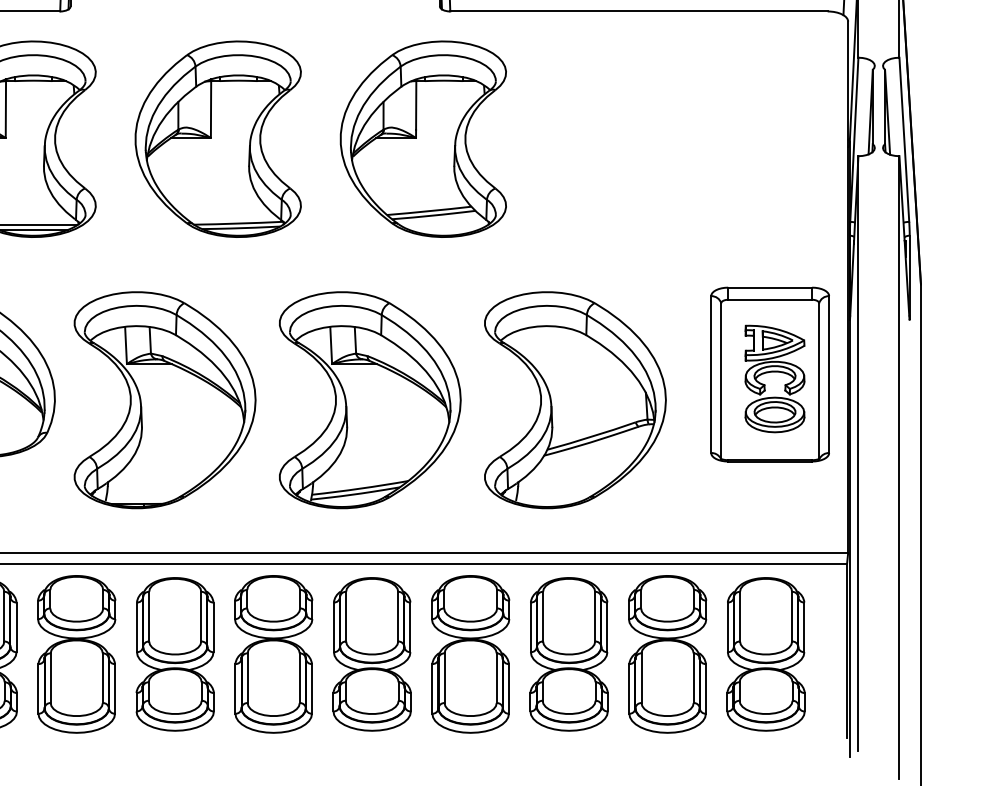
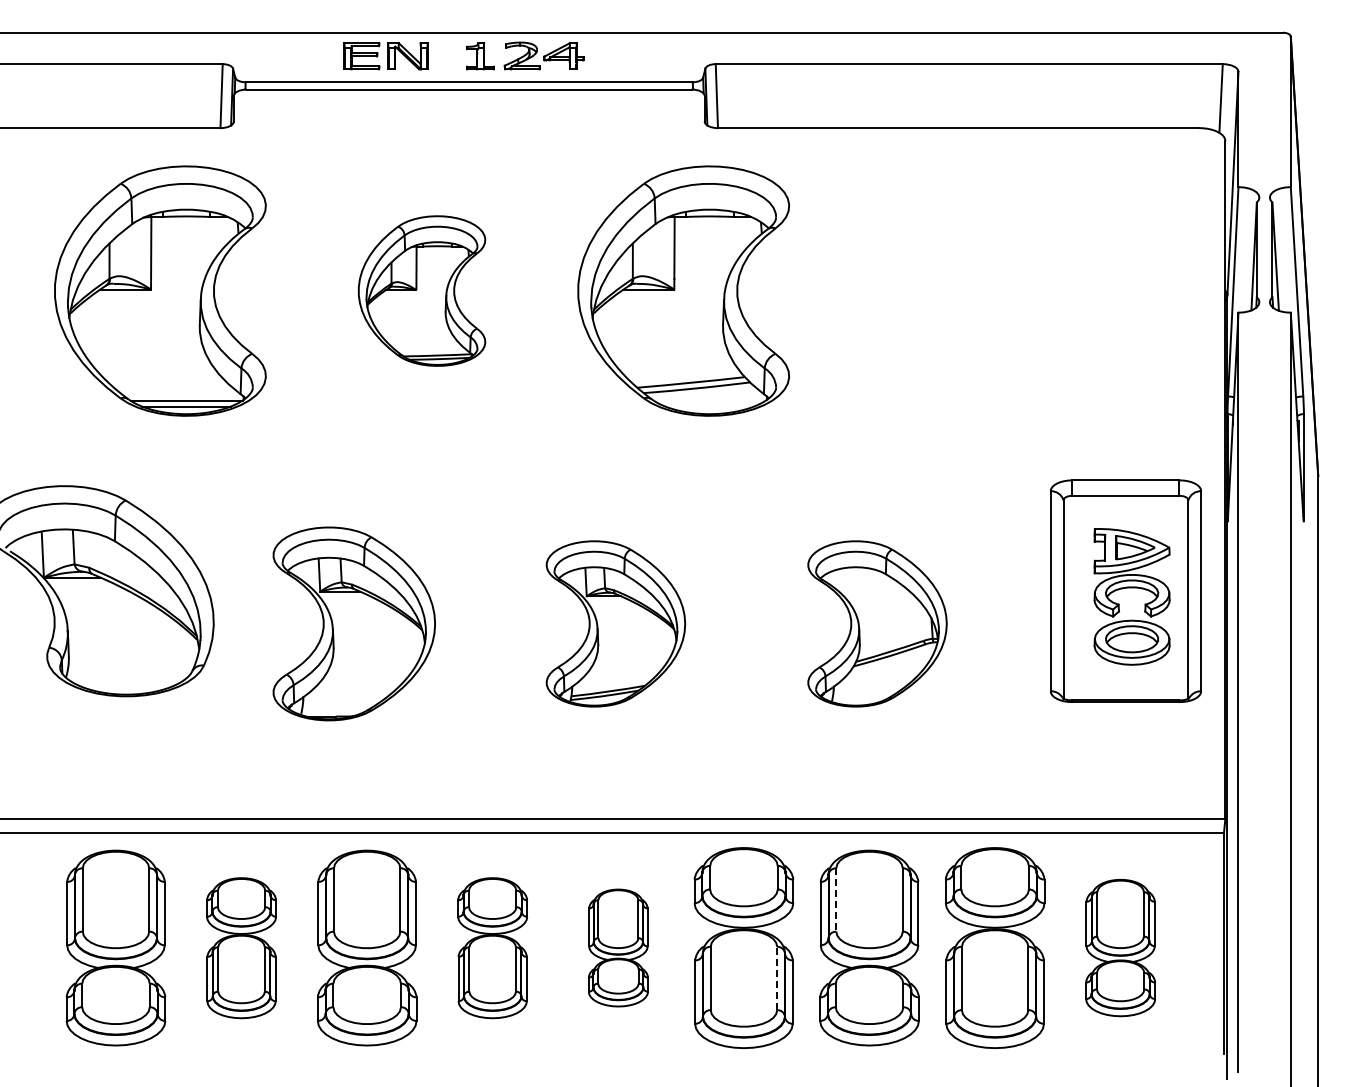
part: (217, 138) -> (421, 290), size x0.6
part: (165, 399) -> (354, 623), size x0.7
part: (369, 399) -> (615, 623), size x0.6
part: (575, 399) -> (877, 623), size x0.6
line: (543, 616) -> (836, 899), solid -> dashed
part: (372, 653) -> (618, 947), size x0.6
part: (765, 653) -> (1120, 947), size x0.7
part: (76, 654) -> (241, 948), size x0.7
part: (273, 654) -> (492, 948), size x0.7
line: (496, 678) -> (777, 978), solid -> dashed

